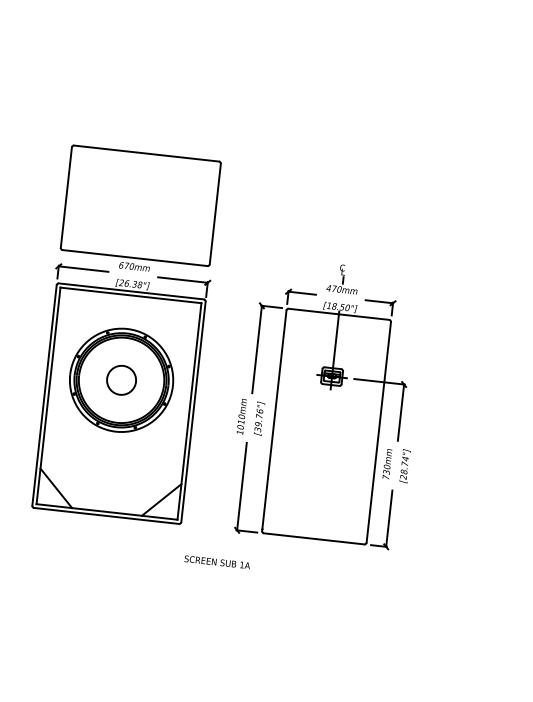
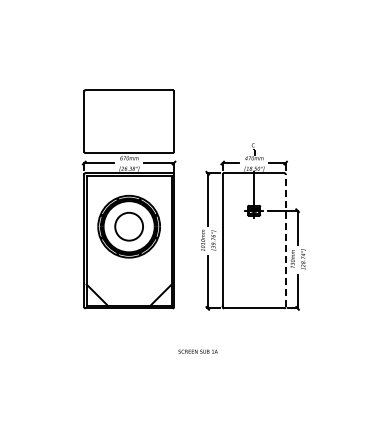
circle: (120, 379) -> (128, 226), size x1.6
line: (378, 431) -> (285, 240), solid -> dashed
text: (216, 561) -> (197, 351), moved

